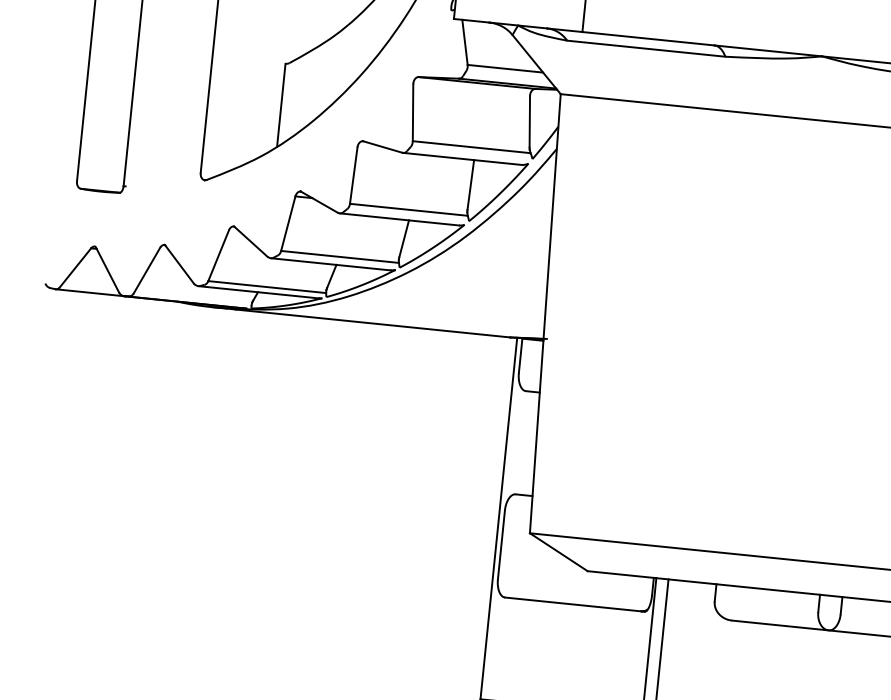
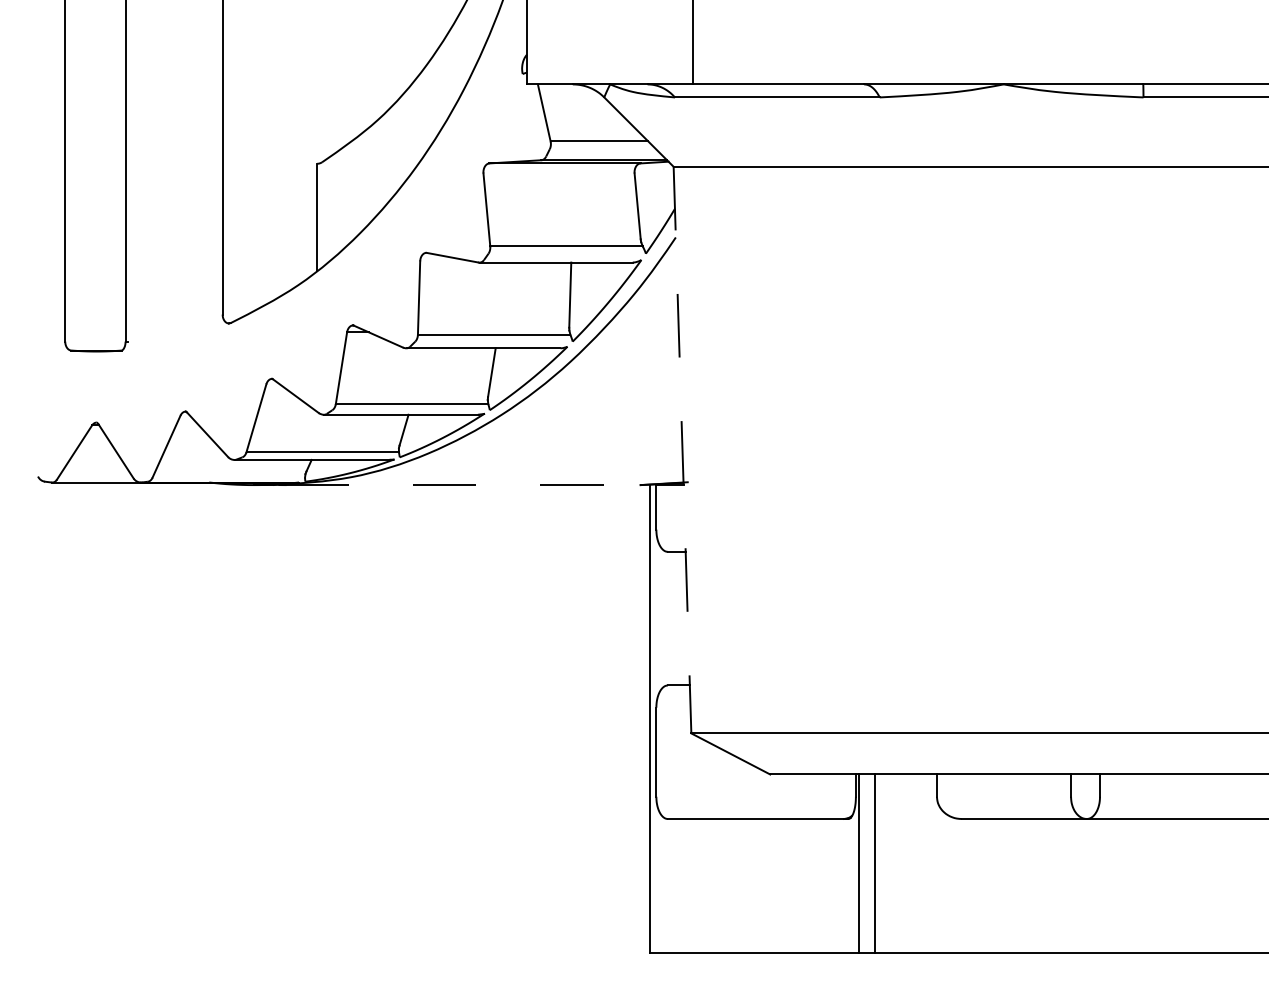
line: (545, 314) -> (682, 450), solid -> dashed
line: (373, 323) -> (463, 485), solid -> dashed

